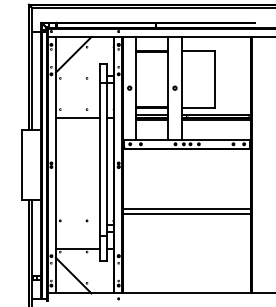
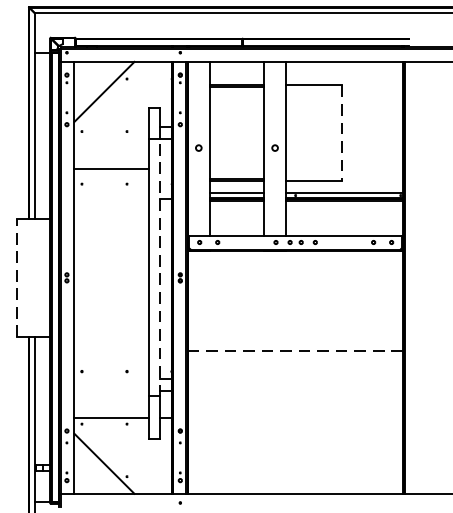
line: (214, 79) -> (341, 133), solid -> dashed
line: (77, 118) -> (110, 168), moved
line: (106, 159) -> (159, 268), solid -> dashed
line: (21, 164) -> (16, 276), solid -> dashed
line: (187, 208) -> (296, 350), solid -> dashed
line: (186, 214) -> (294, 360), removed

